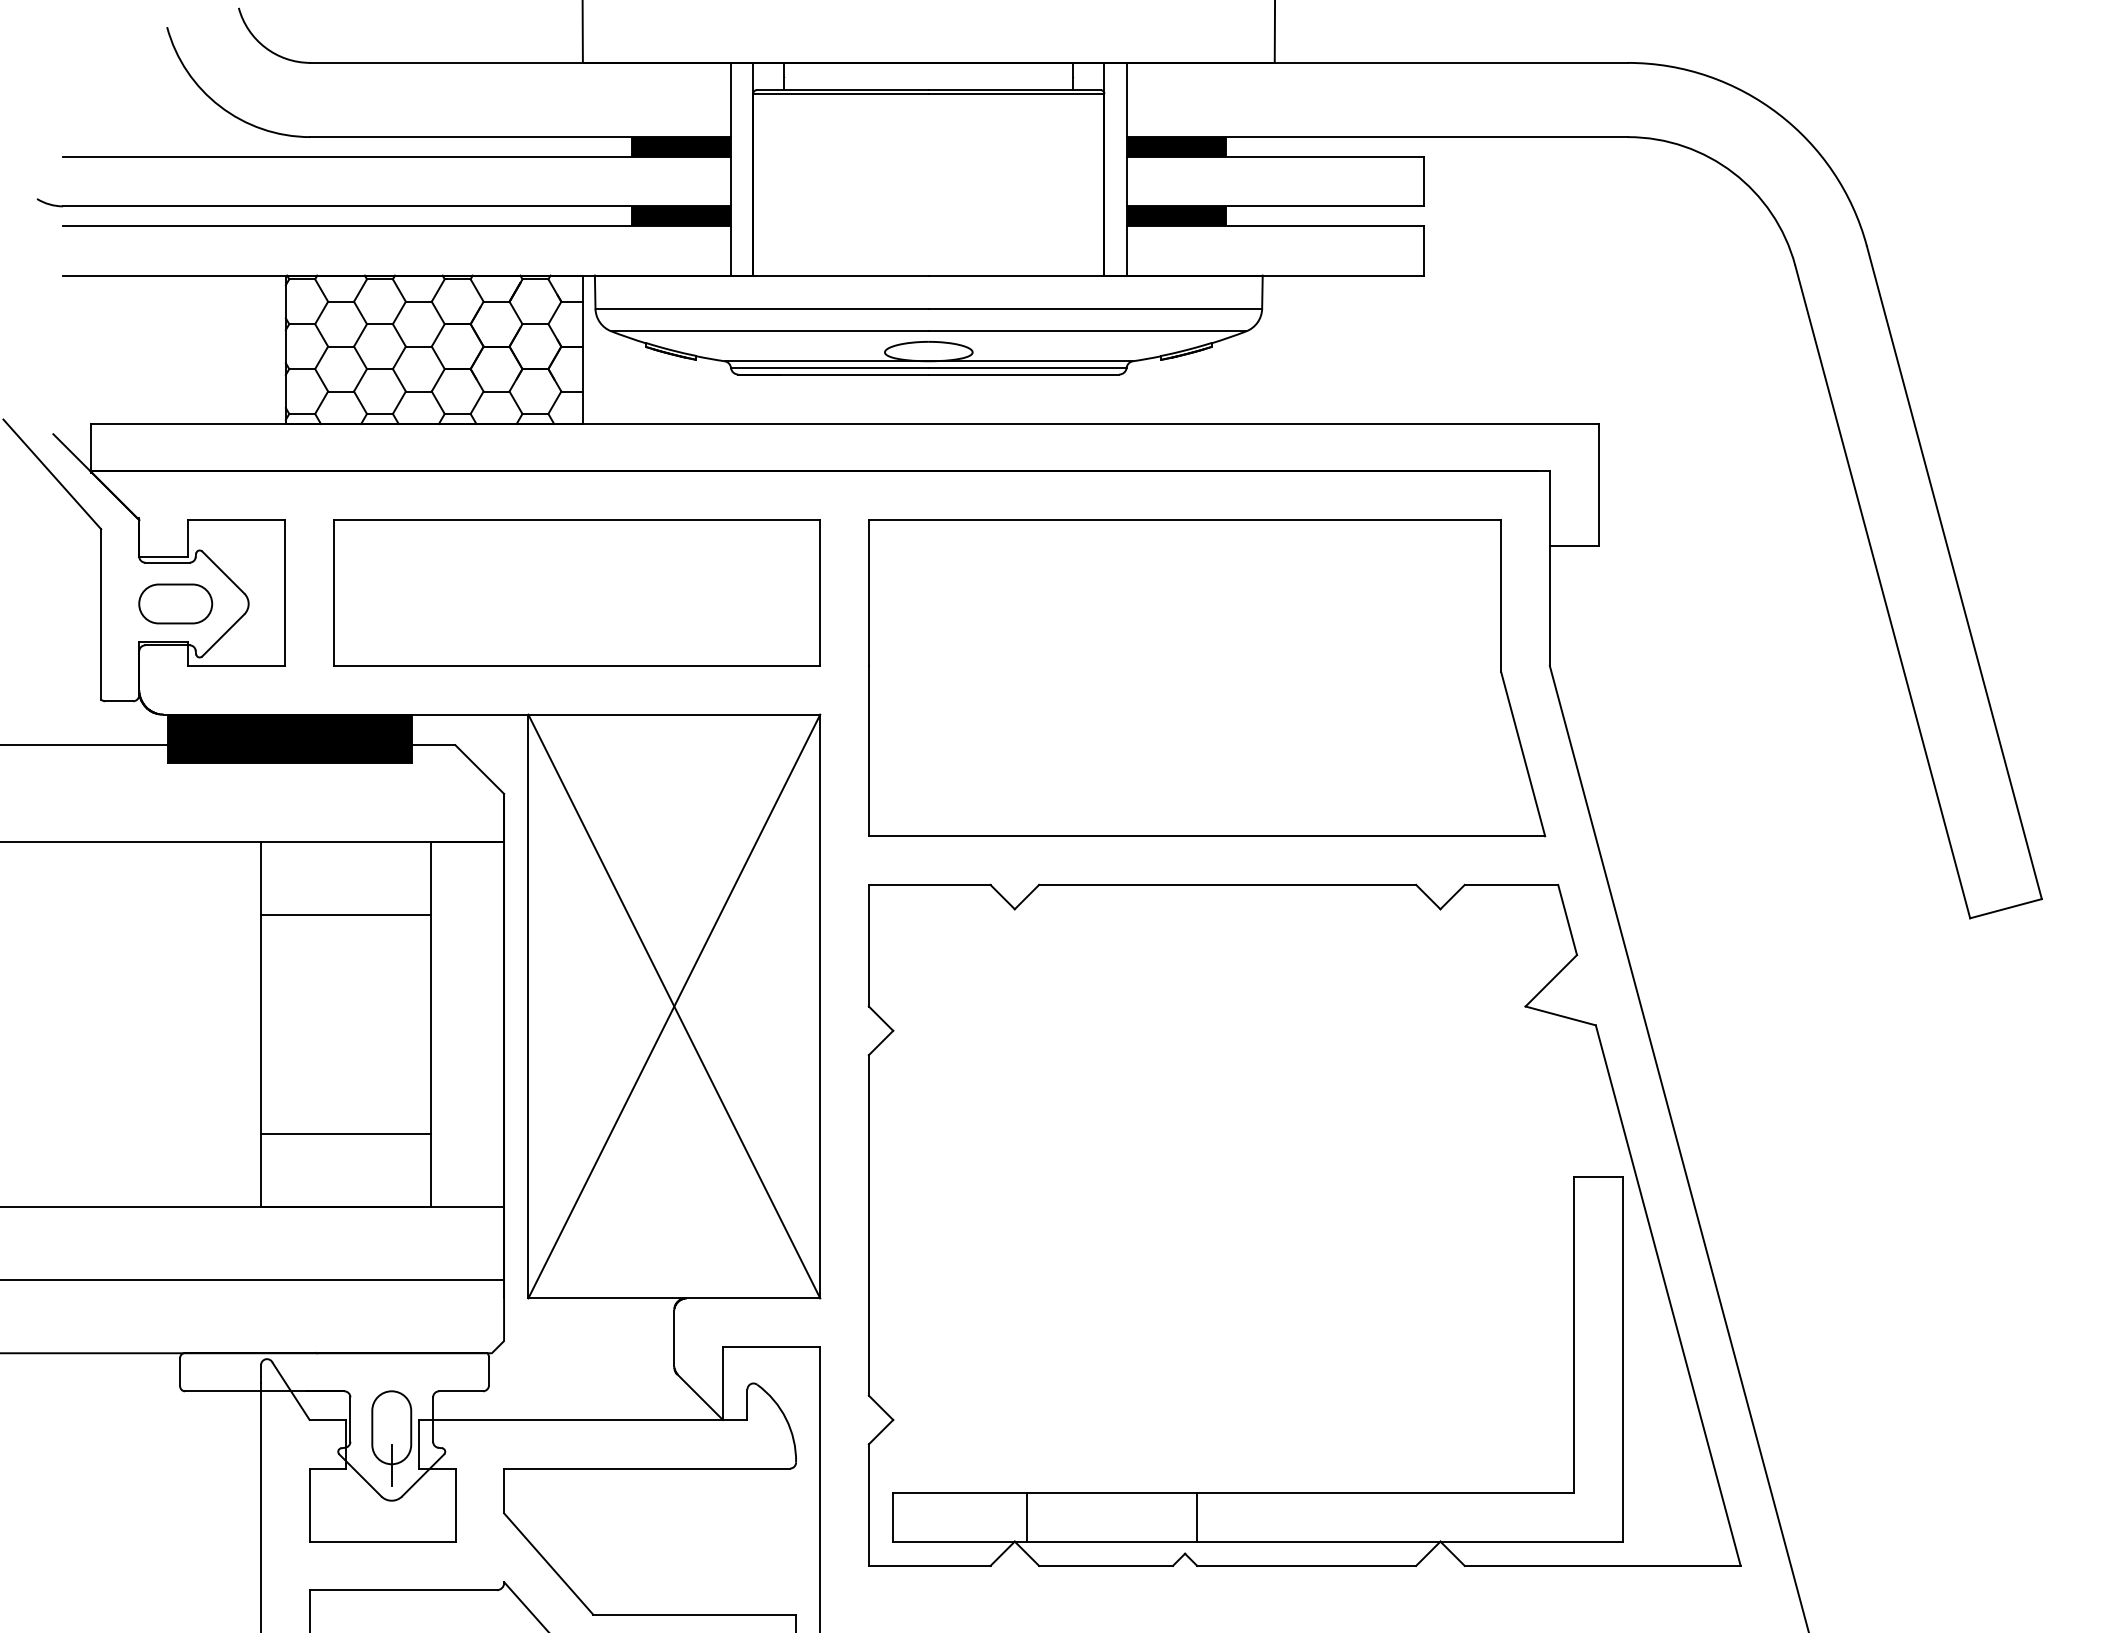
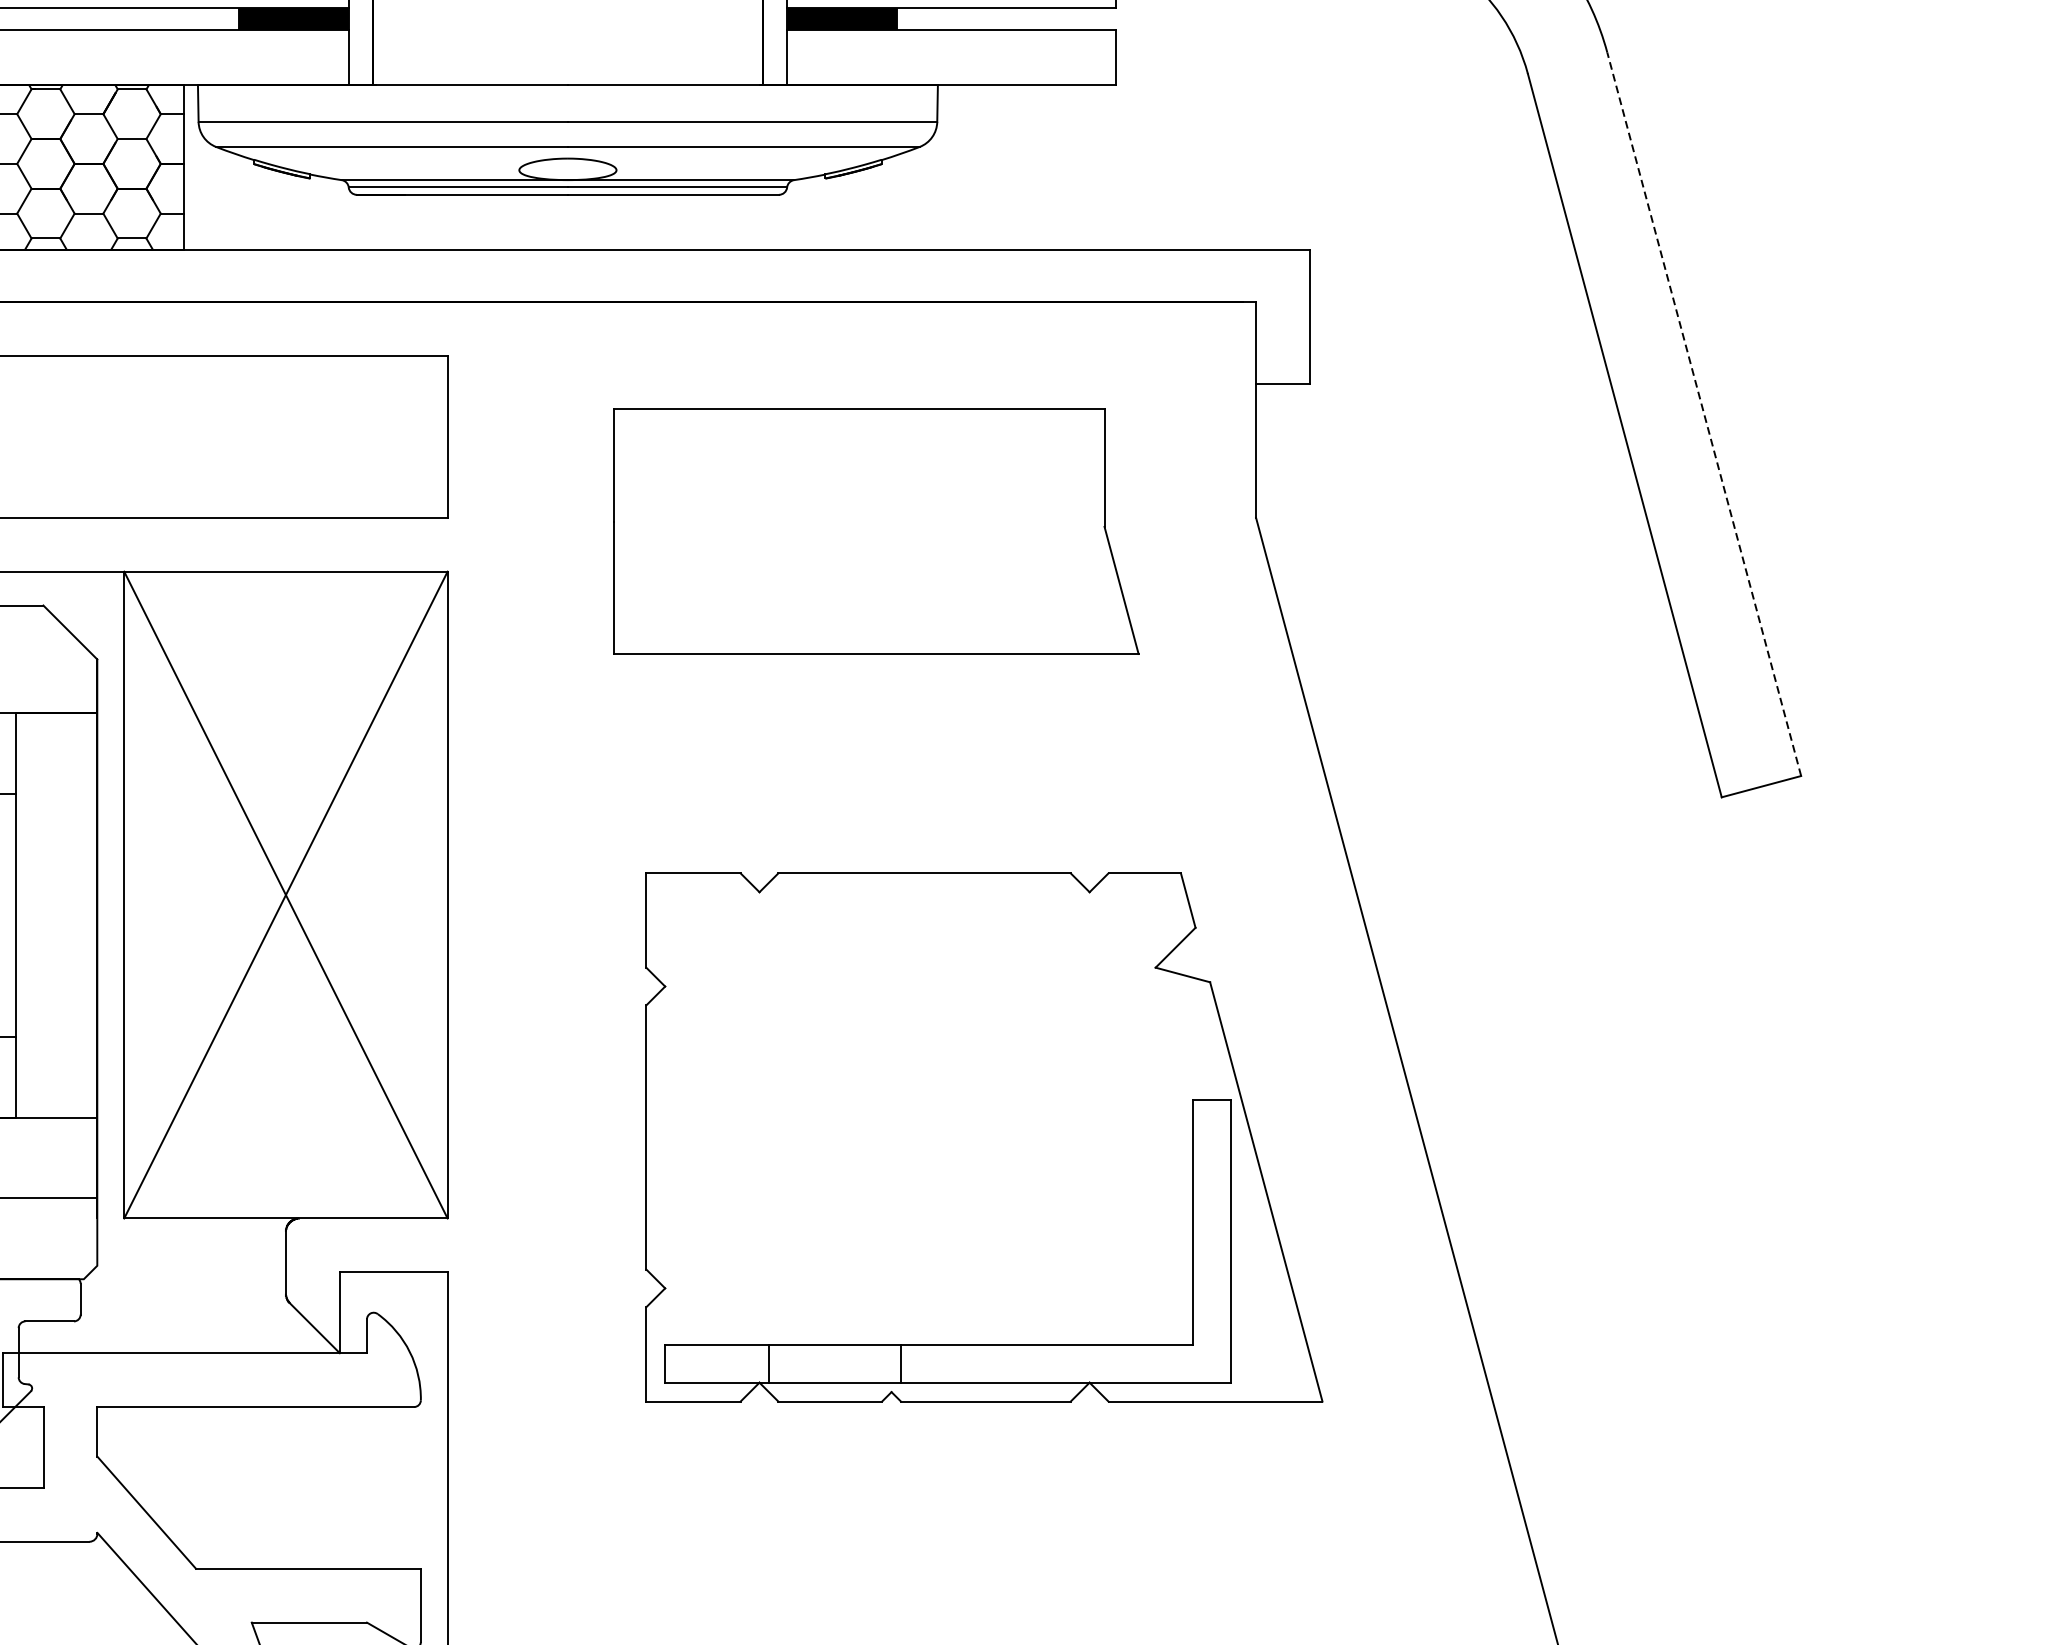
line: (1954, 572) -> (1704, 414), solid -> dashed
part: (1207, 678) -> (876, 531), size x0.7
part: (1304, 1224) -> (984, 1136), size x0.7

